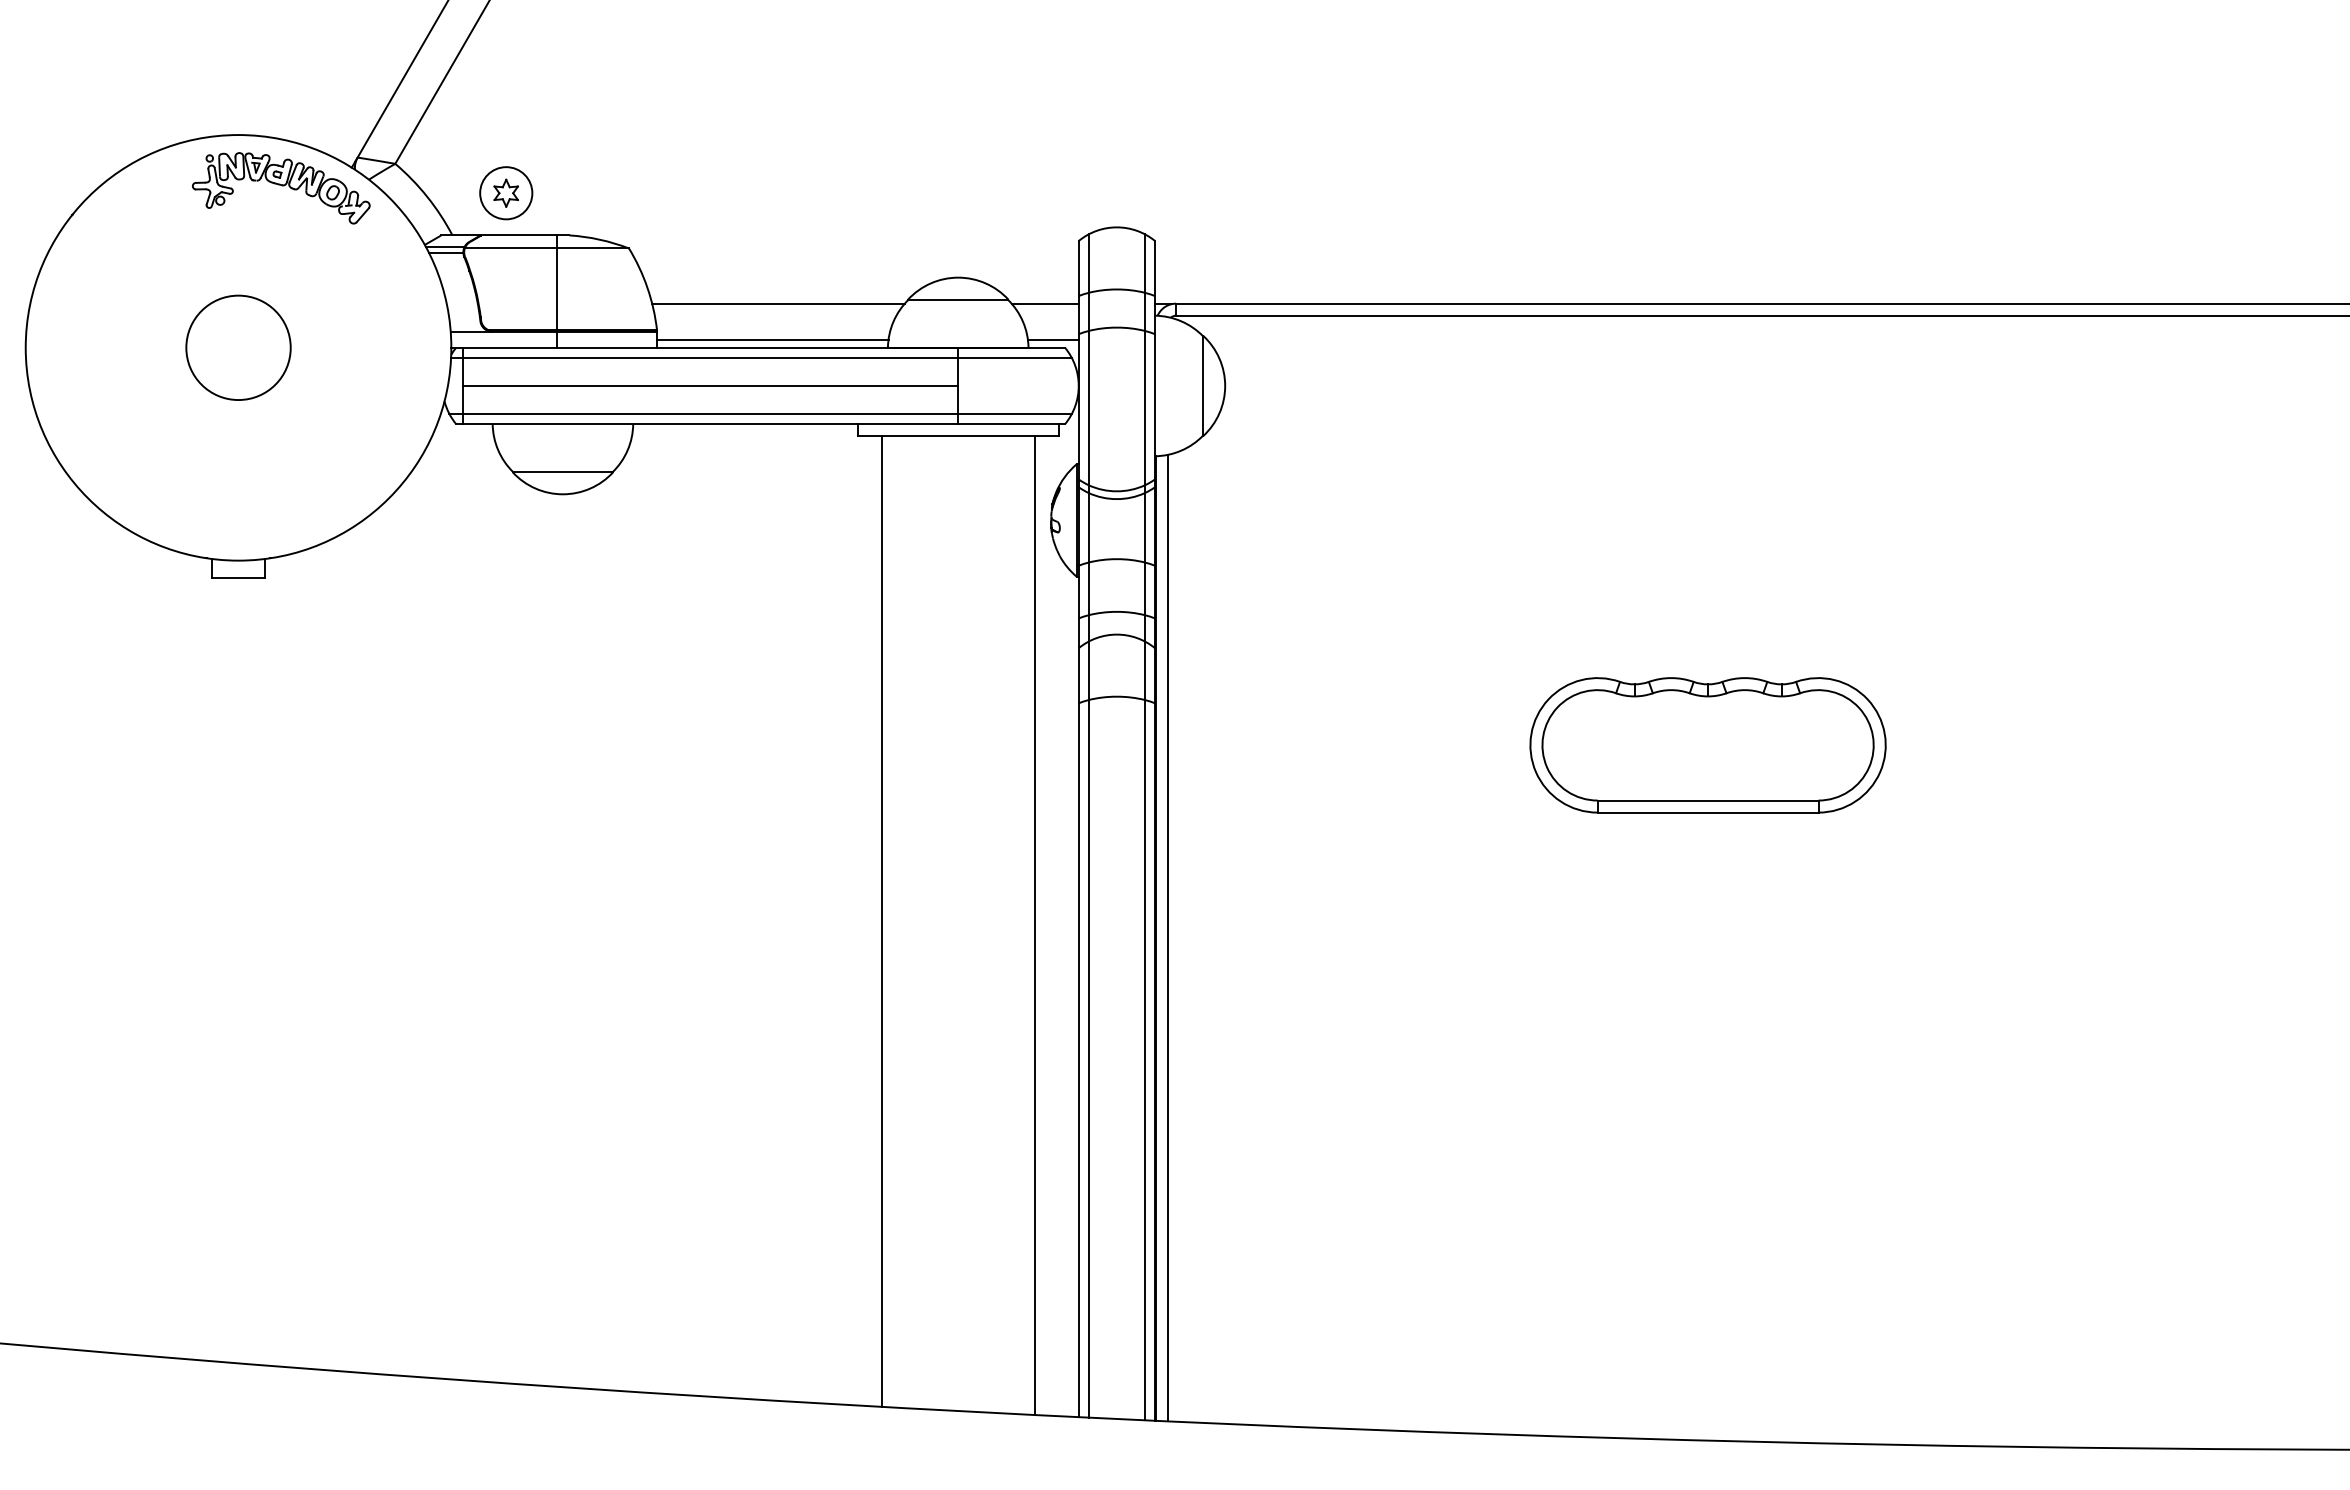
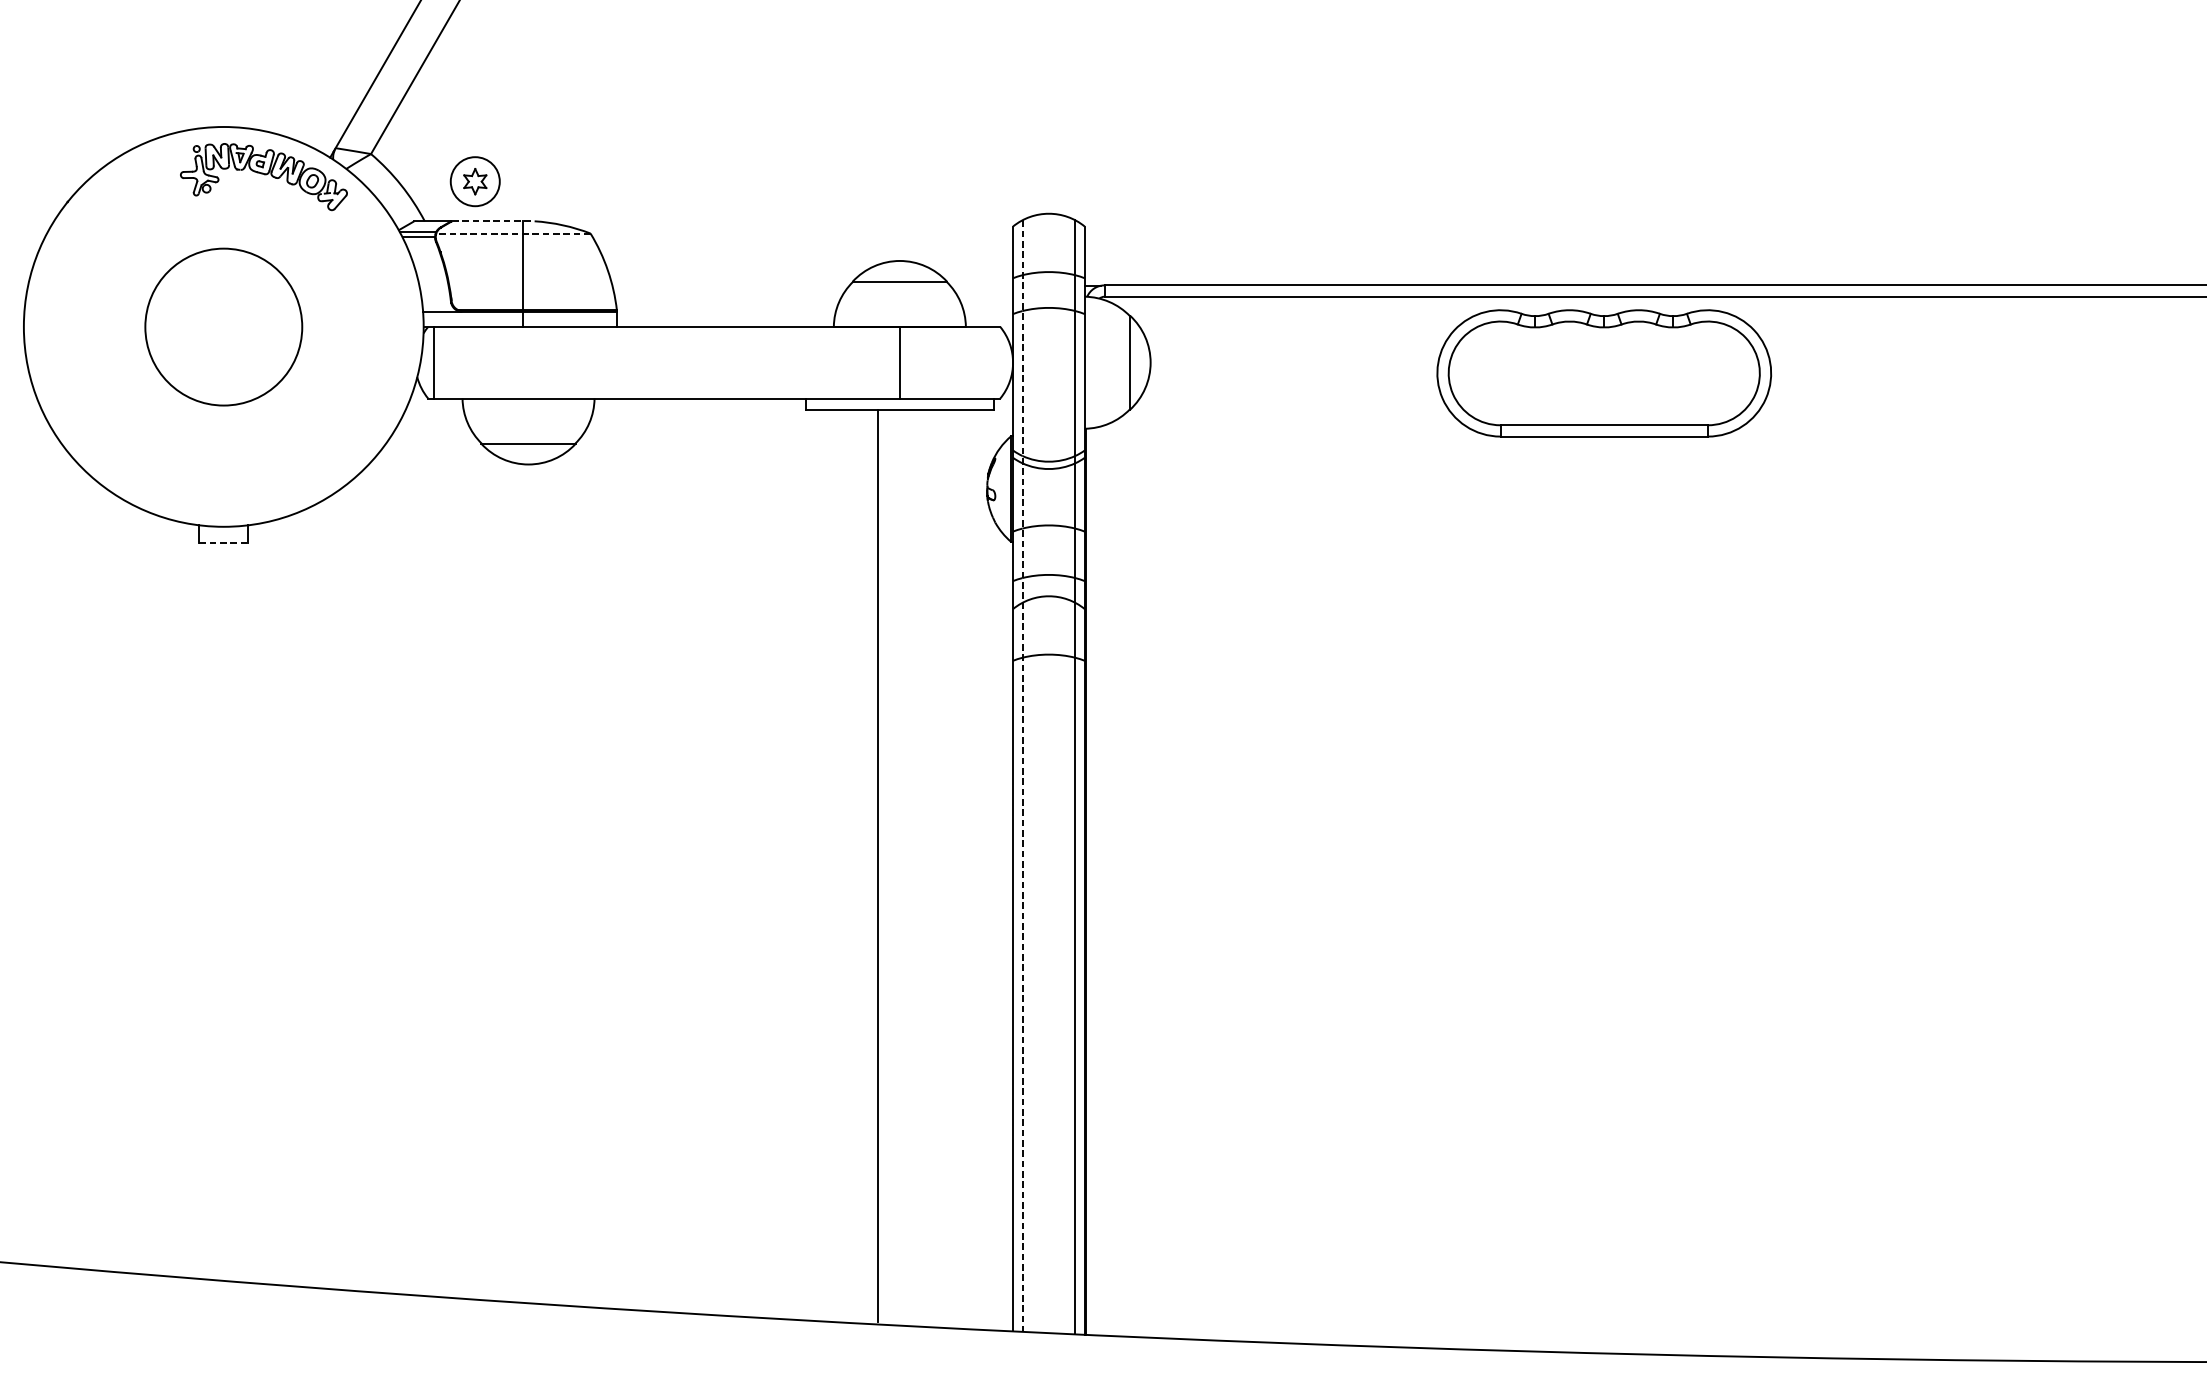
line: (525, 235) -> (493, 221), solid -> dashed
line: (546, 248) -> (513, 233), solid -> dashed
line: (778, 304) -> (731, 286), removed
line: (1044, 304) -> (980, 286), removed
line: (772, 339) -> (725, 319), removed
line: (1052, 339) -> (988, 319), removed
circle: (238, 347) -> (223, 326), size x1.6
line: (761, 357) -> (715, 335), removed
line: (710, 385) -> (667, 362), removed
line: (760, 414) -> (714, 389), removed
line: (239, 578) -> (224, 543), solid -> dashed
part: (1707, 745) -> (1603, 373), moved
line: (1088, 826) -> (1022, 776), solid -> dashed
line: (881, 921) -> (877, 865), moved
line: (1034, 925) -> (971, 869), removed
line: (1168, 937) -> (1097, 880), removed

